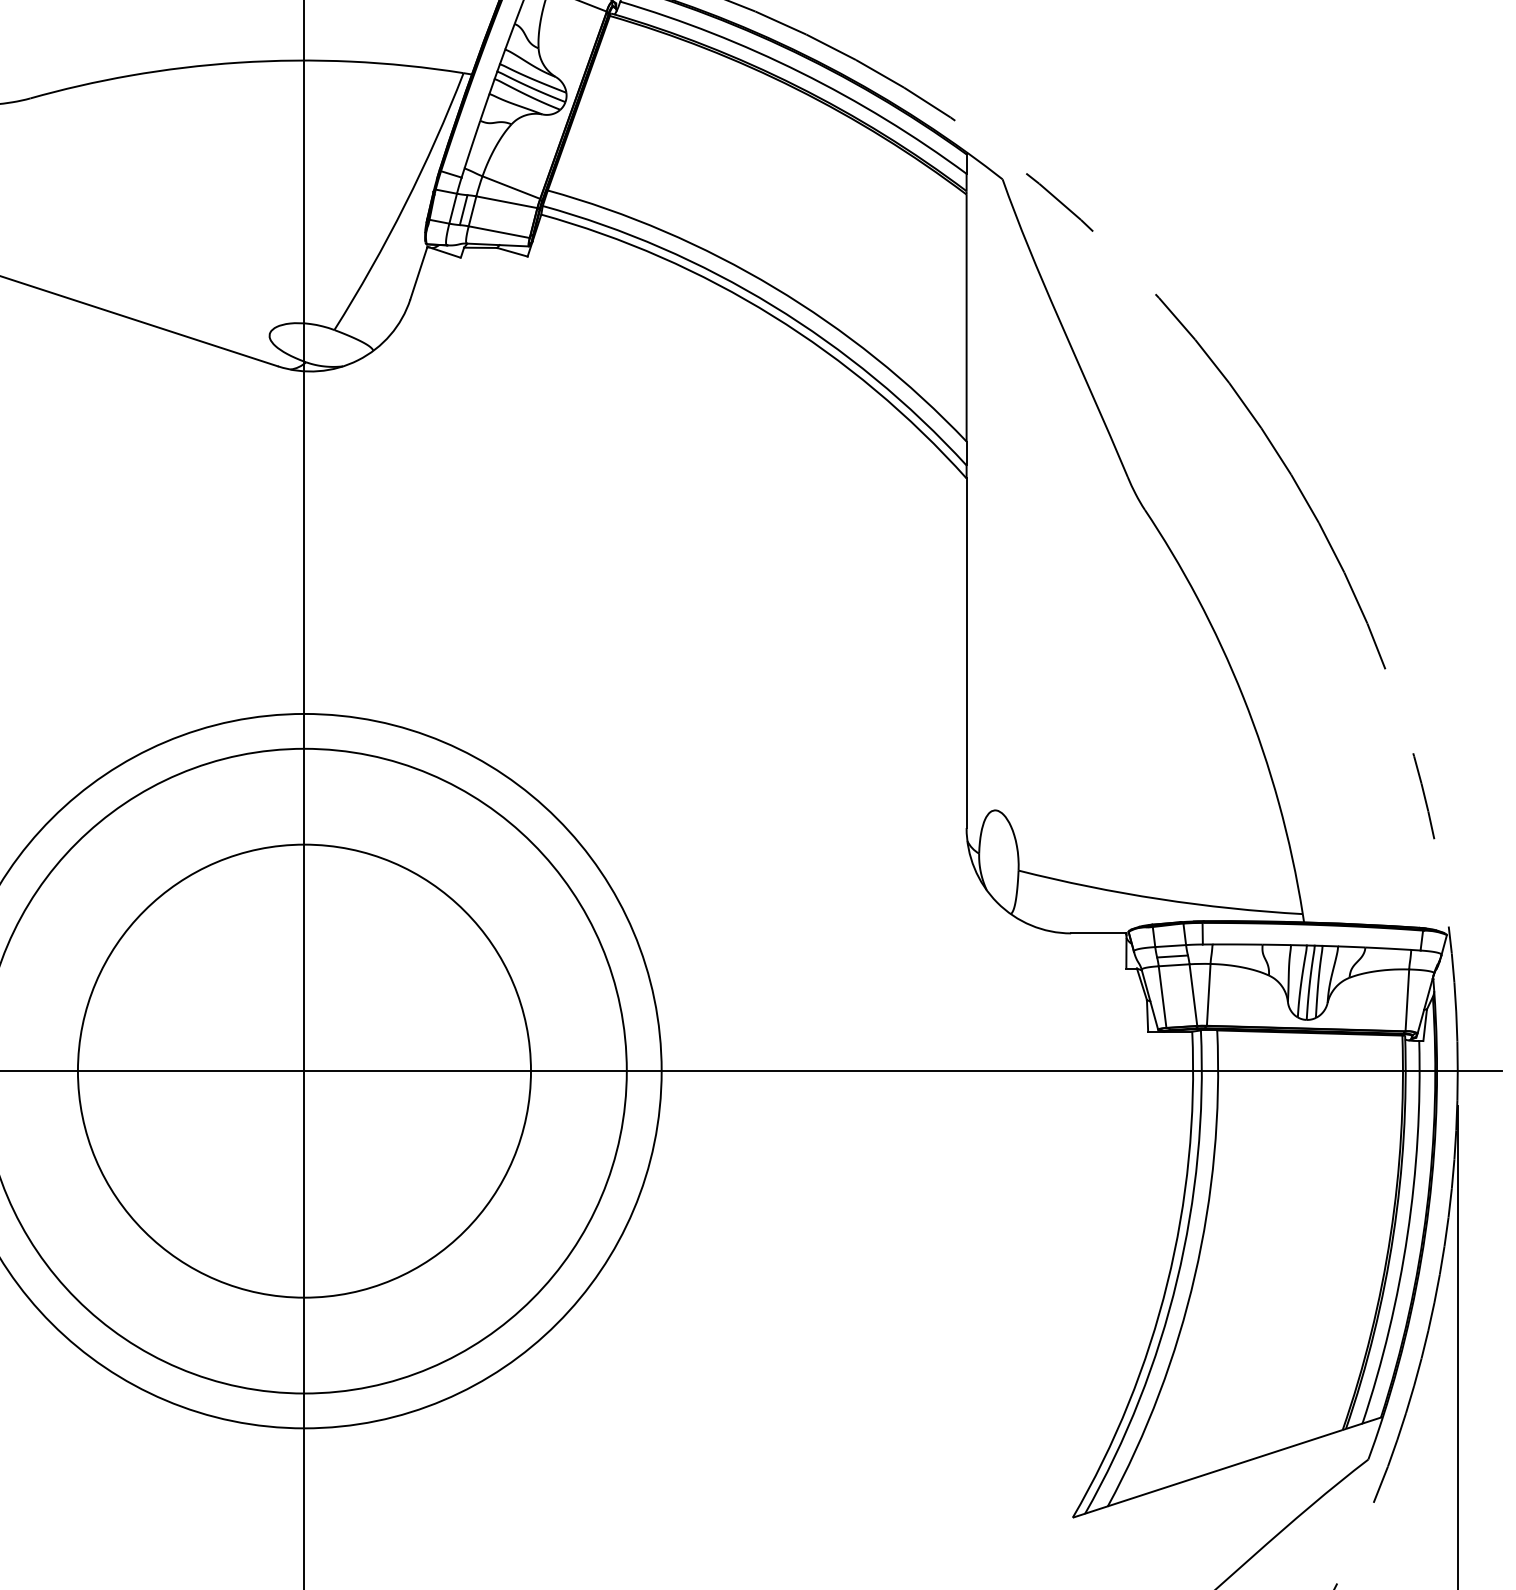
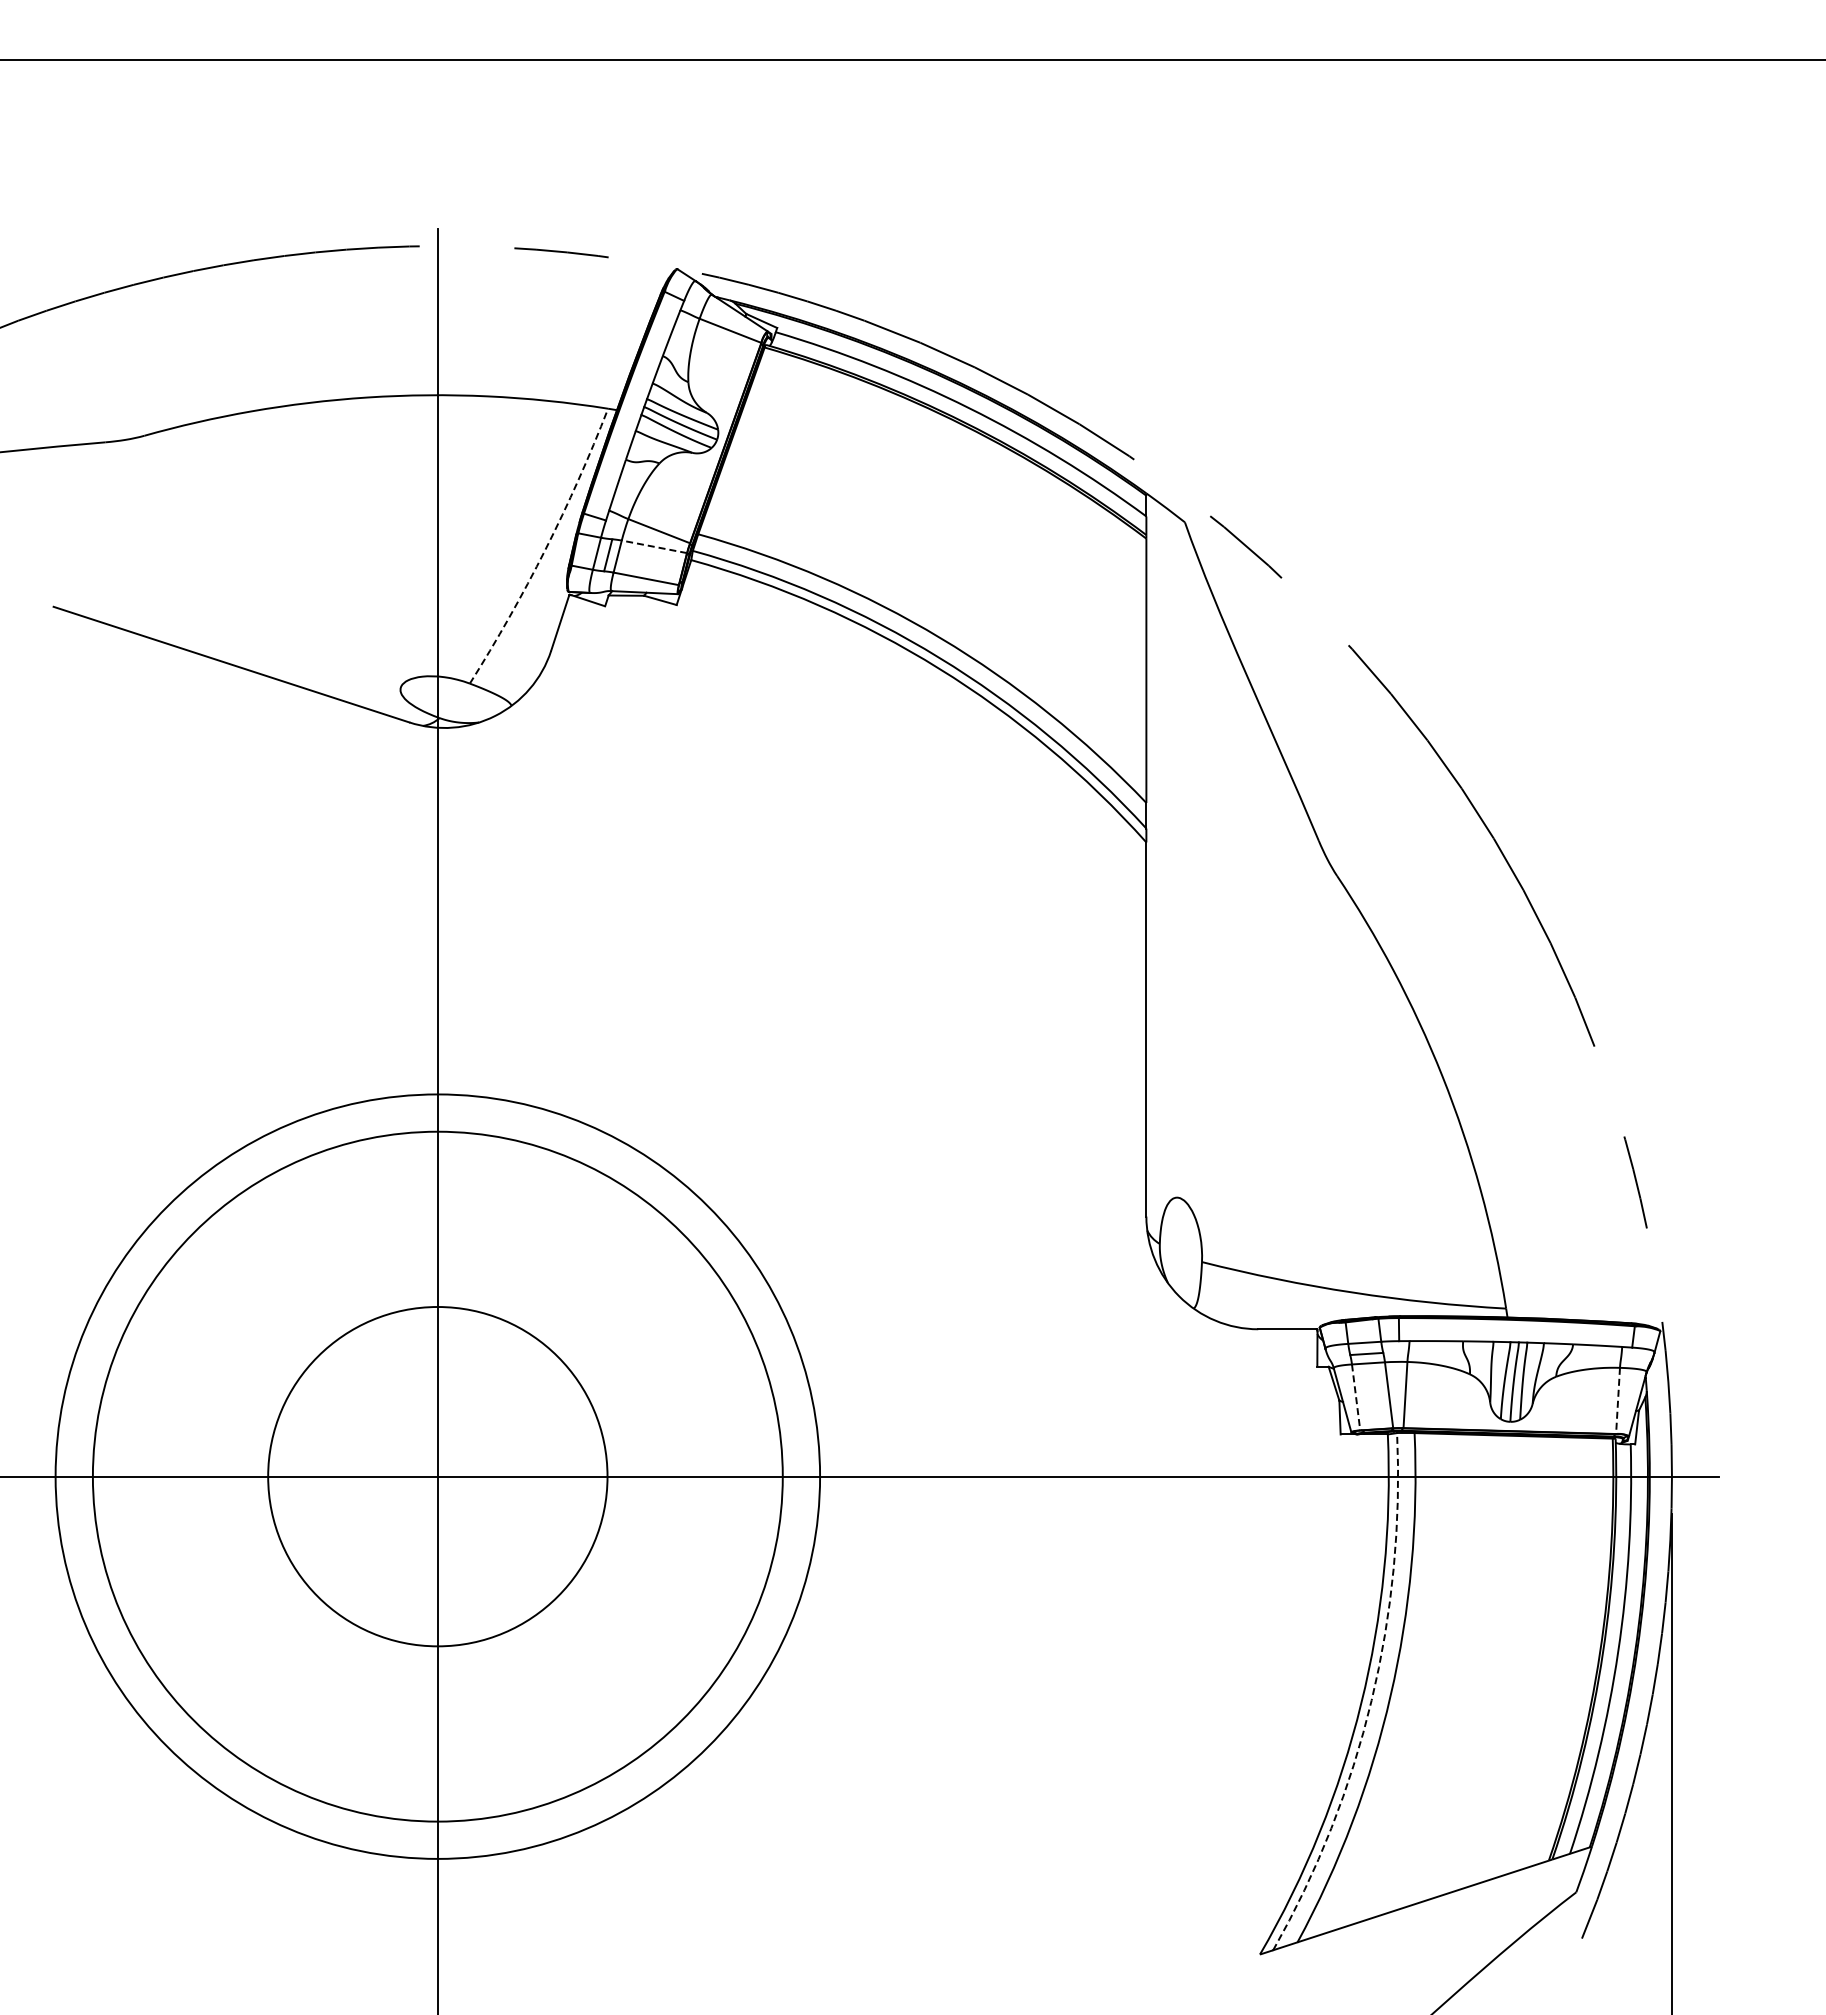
line: (506, 201) -> (653, 546), solid -> dashed
arc: (405, 204) -> (545, 549), solid -> dashed
line: (1162, 997) -> (1356, 1397), solid -> dashed
line: (1407, 1000) -> (1618, 1401), solid -> dashed
circle: (304, 1070) -> (437, 1476), size x0.7
arc: (1176, 1280) -> (1371, 1700), solid -> dashed

